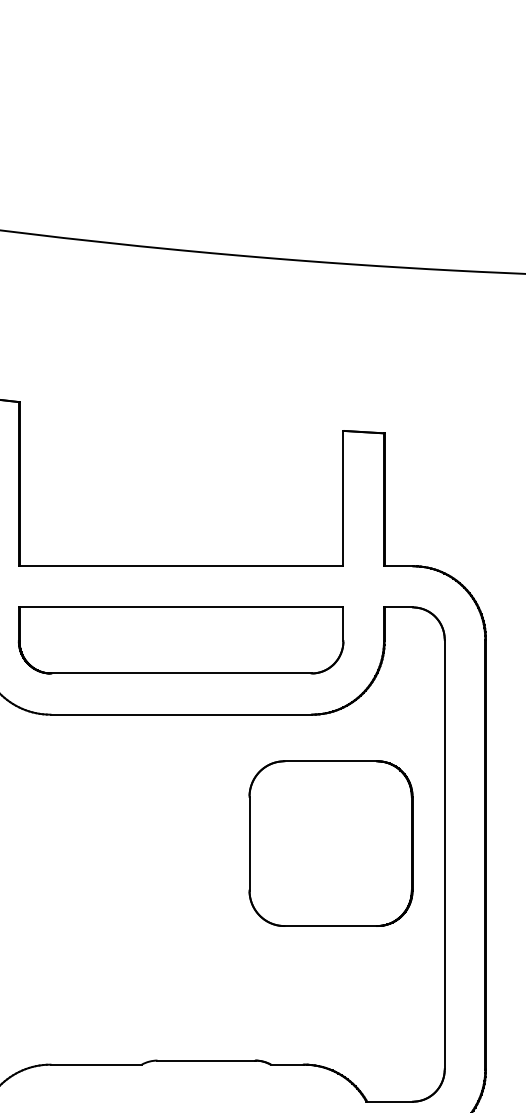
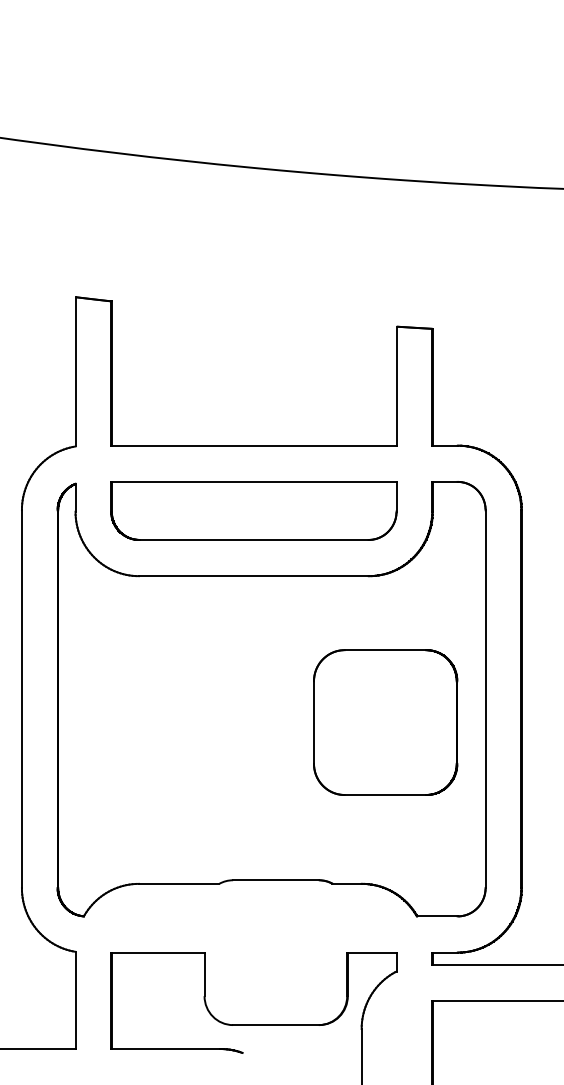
part: (330, 843) -> (385, 722), moved

